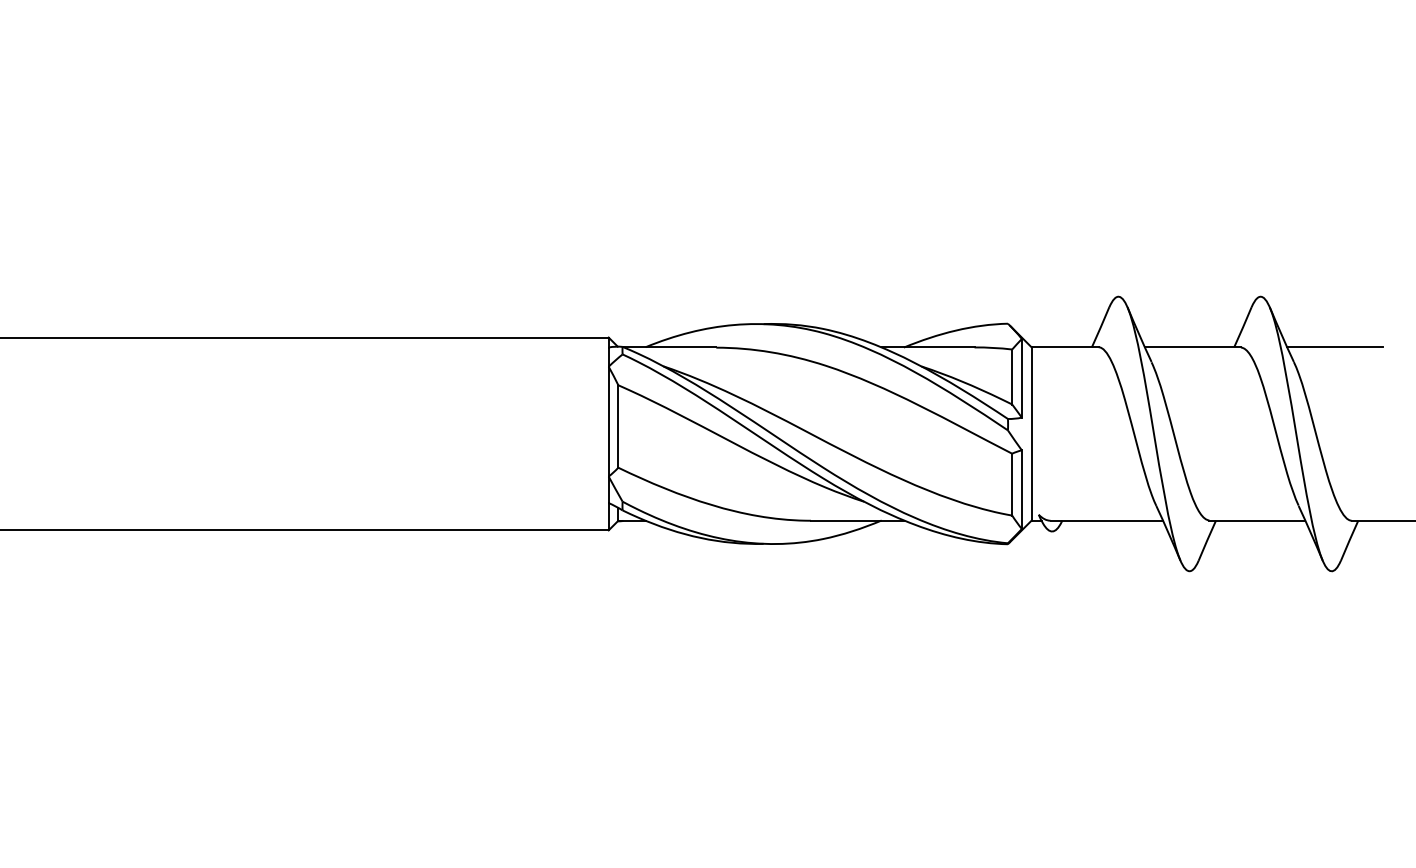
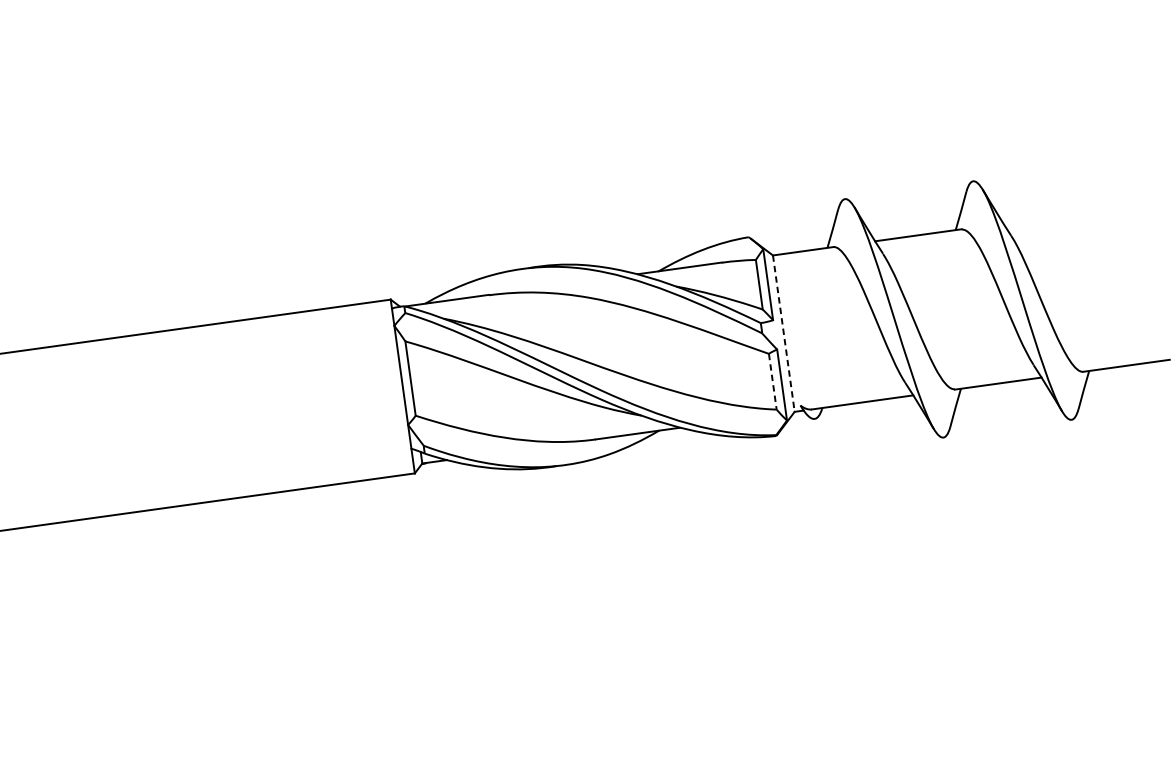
line: (1335, 347) -> (1047, 217), removed
line: (1031, 433) -> (783, 333), solid -> dashed
line: (1012, 484) -> (773, 381), solid -> dashed

